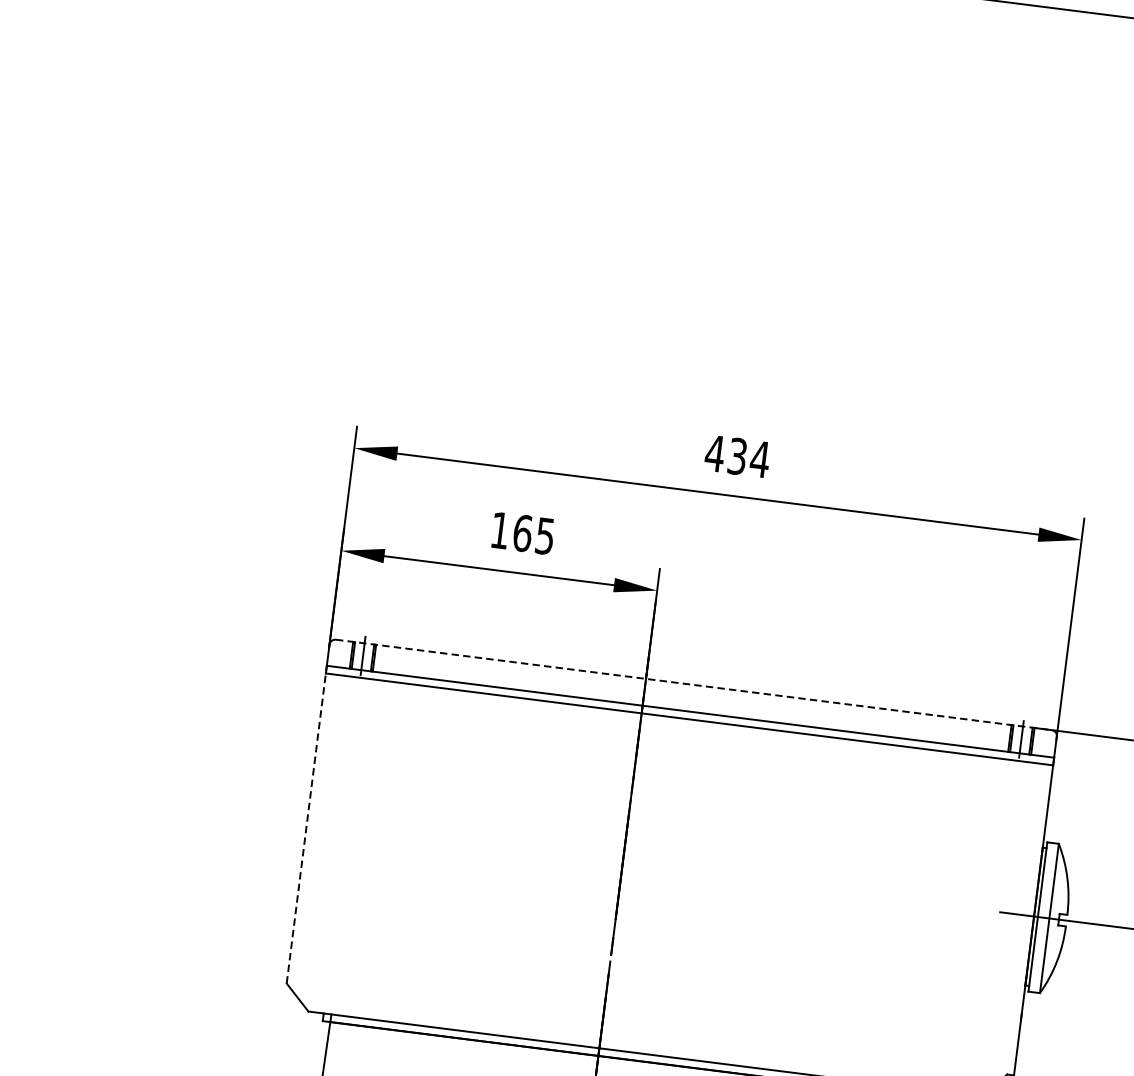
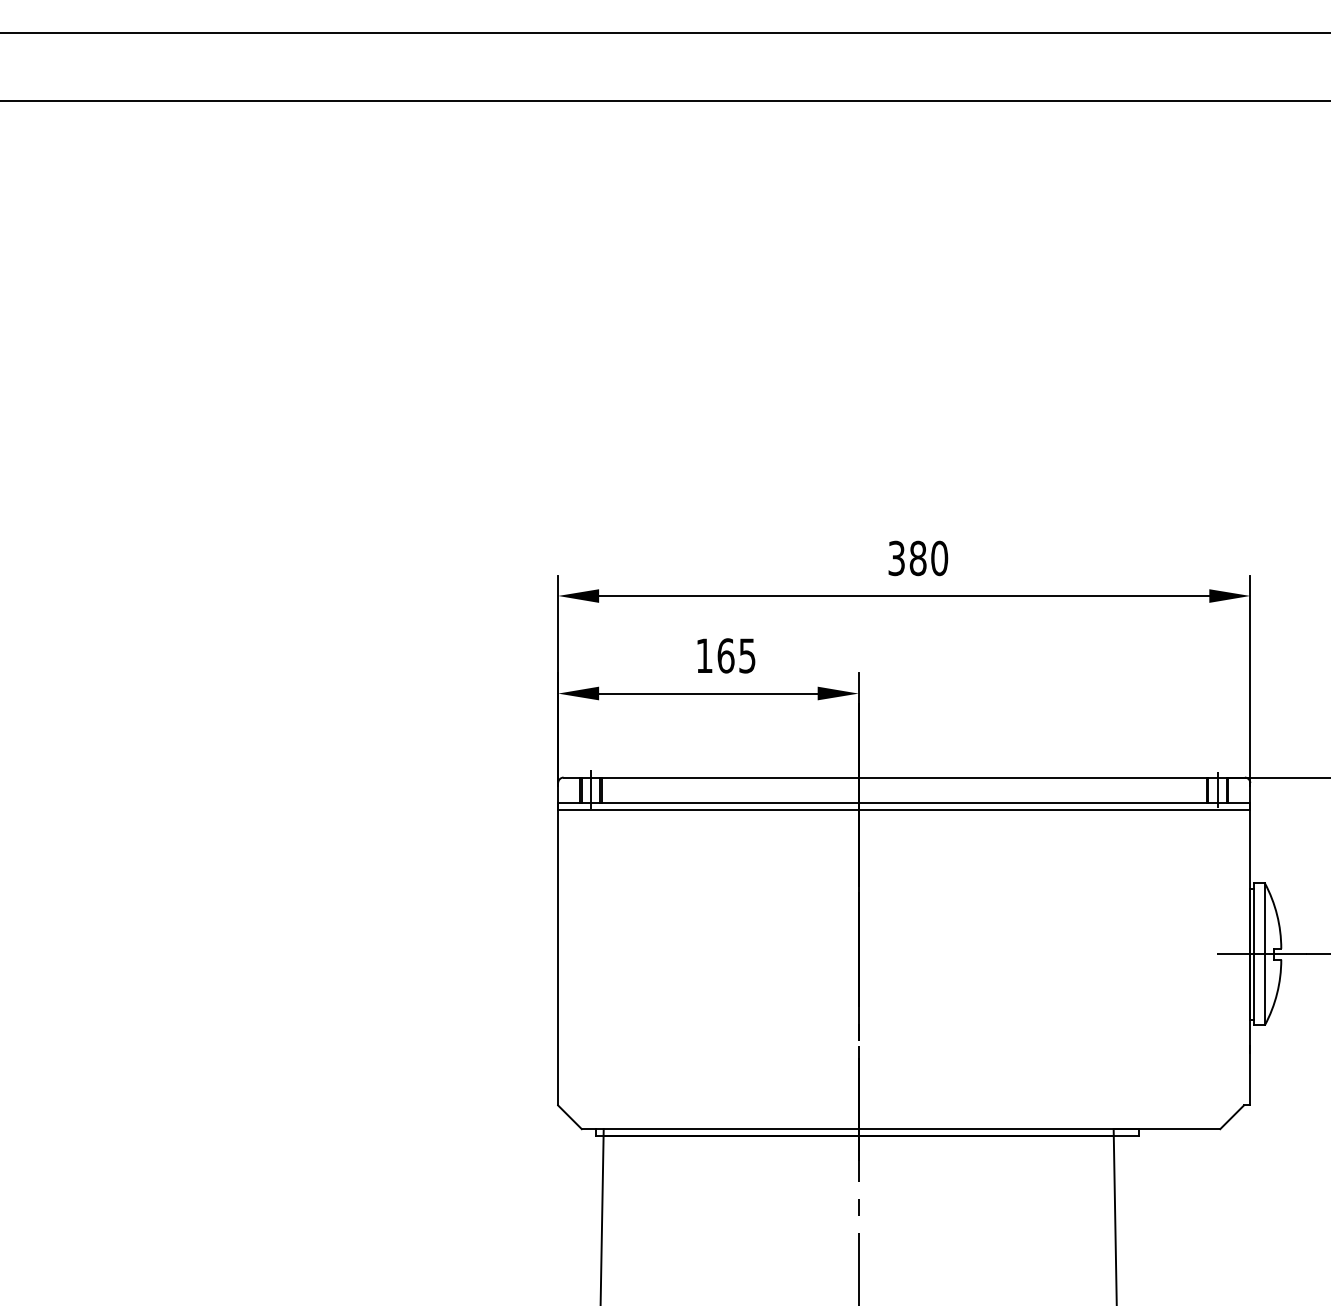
text: (736, 456) -> (917, 558), 434 -> 380
line: (694, 684) -> (904, 777), dashed -> solid
line: (307, 823) -> (558, 953), dashed -> solid

